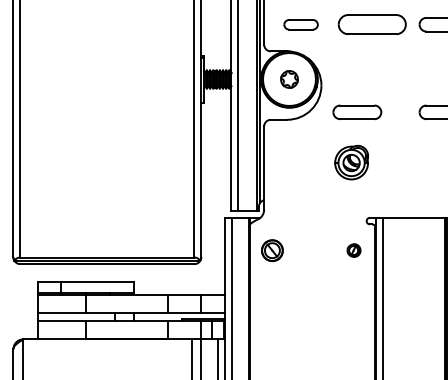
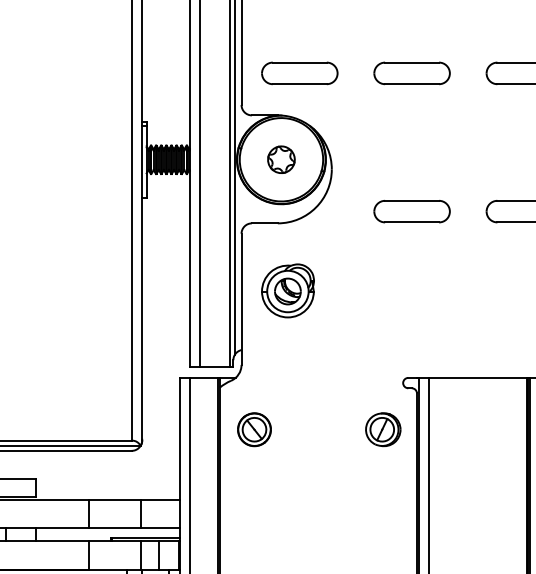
part: (300, 24) -> (298, 73), size x1.43
part: (372, 24) -> (412, 73), size x0.71
part: (357, 112) -> (412, 211), moved
part: (351, 162) -> (287, 290), moved
part: (353, 250) -> (382, 429), size x1.67

